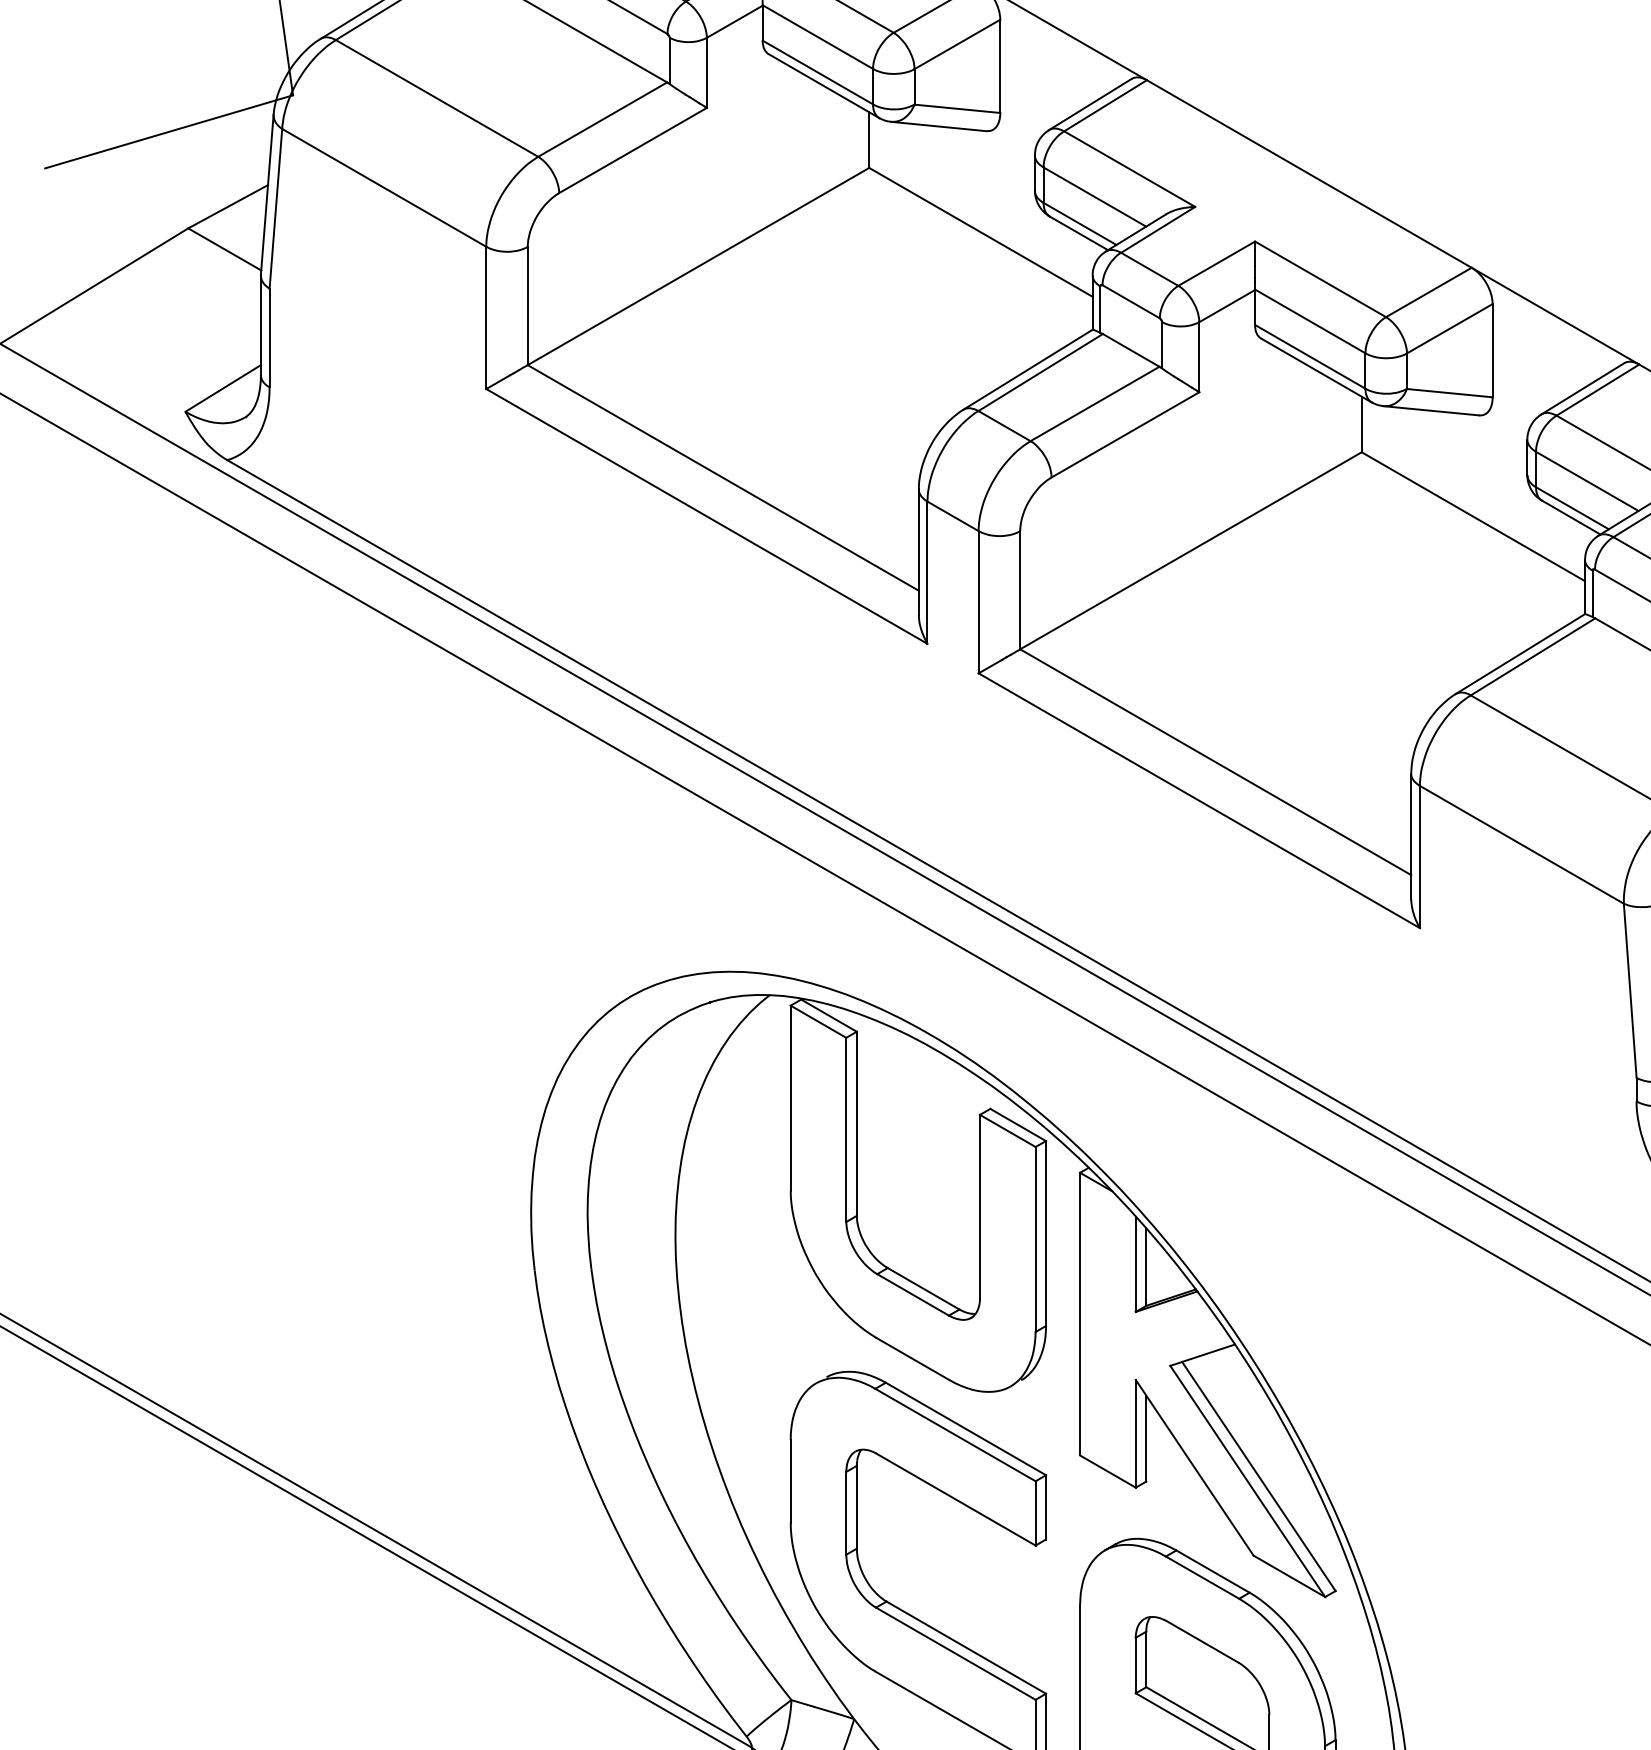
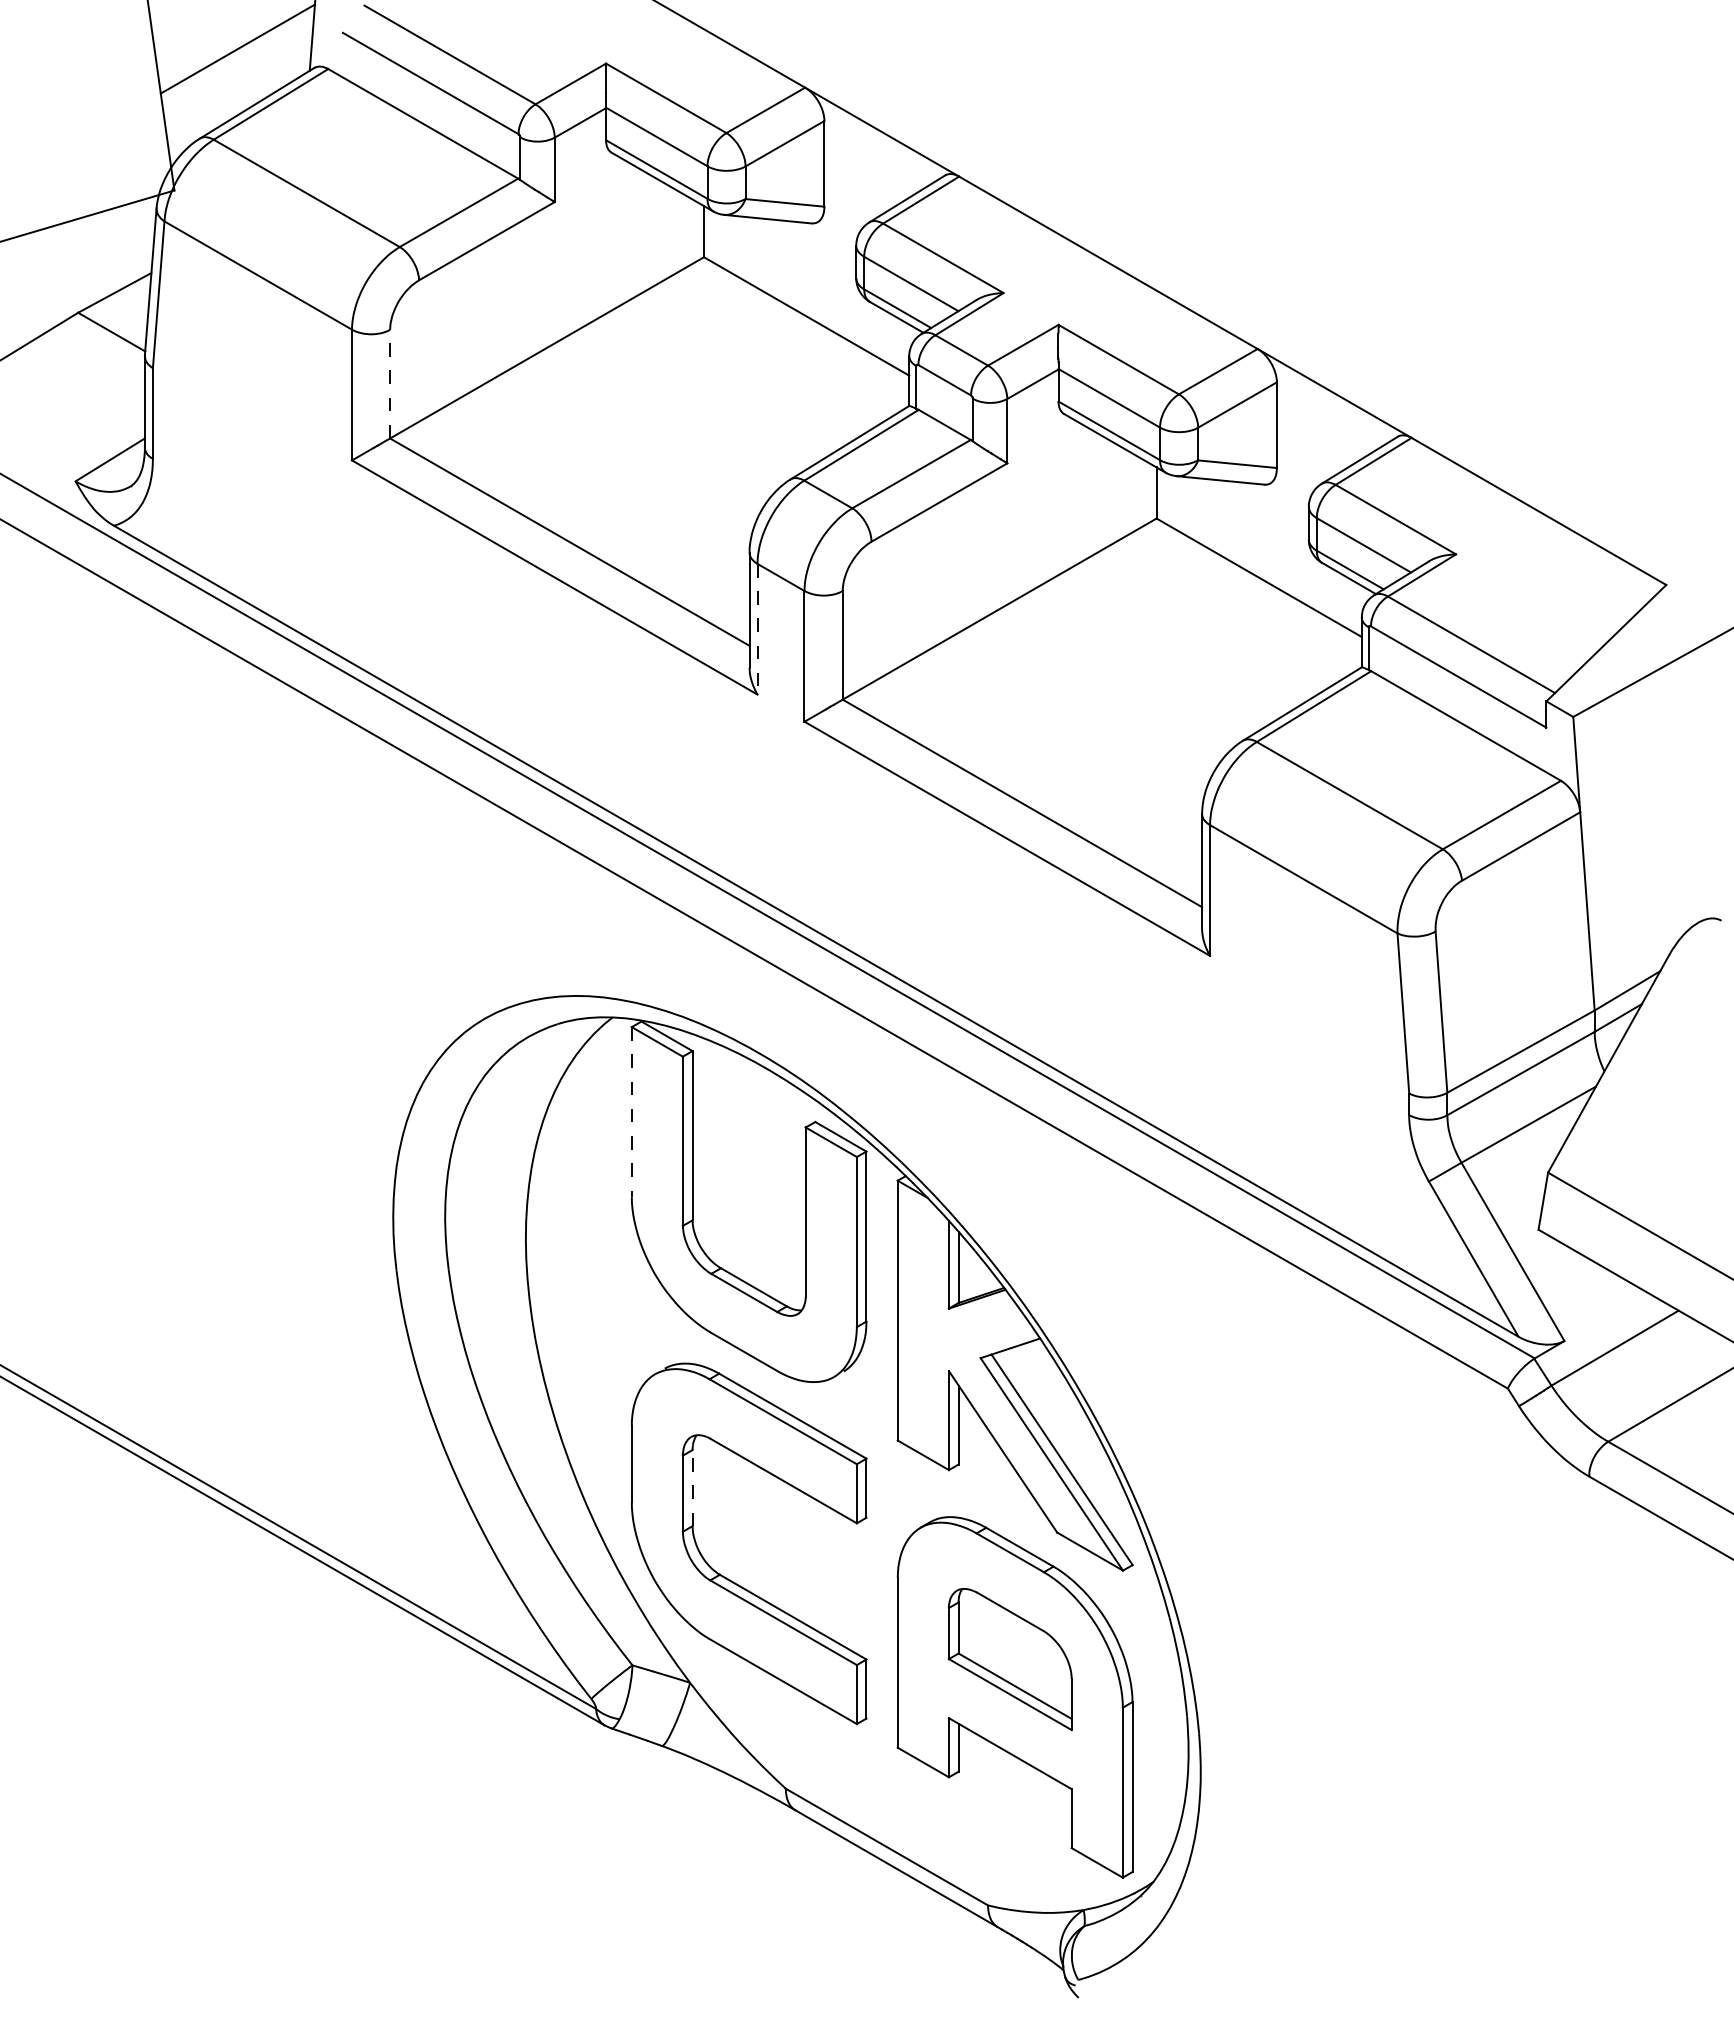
line: (528, 305) -> (390, 383), solid -> dashed
line: (927, 572) -> (757, 629), solid -> dashed
line: (790, 1098) -> (631, 1112), solid -> dashed
line: (856, 1506) -> (692, 1487), solid -> dashed

